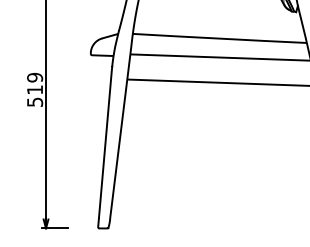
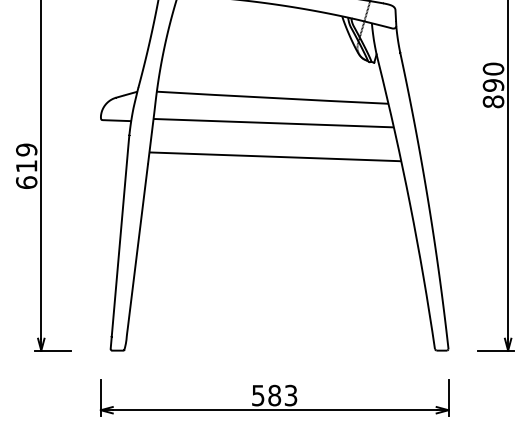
text: (34, 102) -> (26, 182), 519 -> 619

